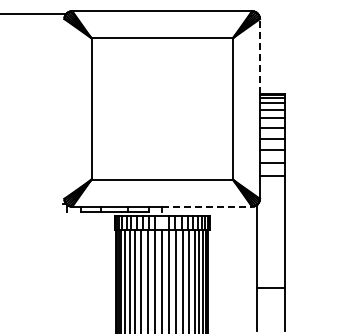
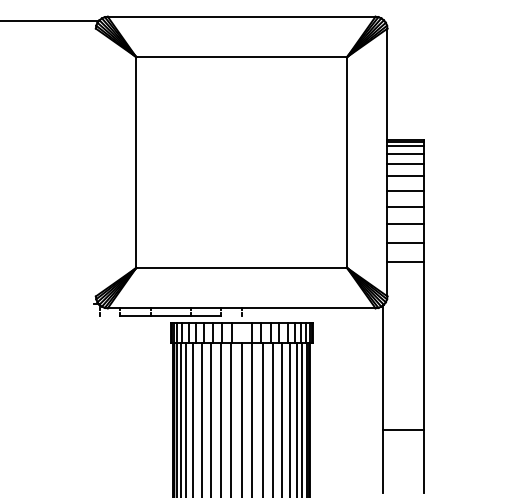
line: (260, 56) -> (388, 84), dashed -> solid
line: (207, 206) -> (309, 307), dashed -> solid

